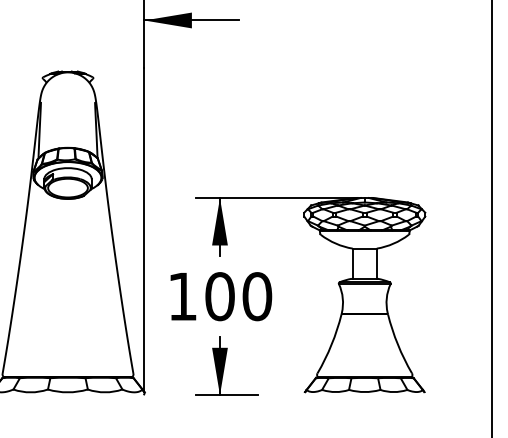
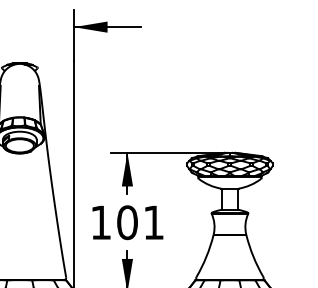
text: (257, 296) -> (154, 222), 100 -> 101

